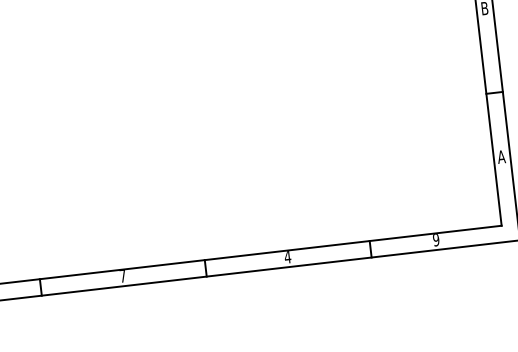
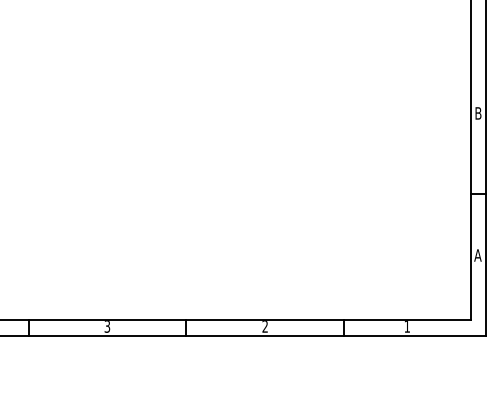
text: (436, 239) -> (407, 326), 9 -> 1
text: (288, 256) -> (265, 326), 4 -> 2
text: (123, 275) -> (107, 326), 7 -> 3

